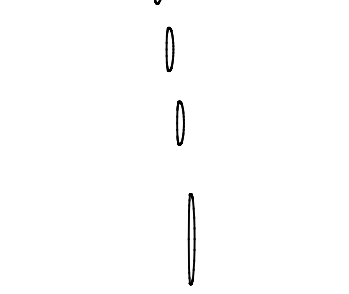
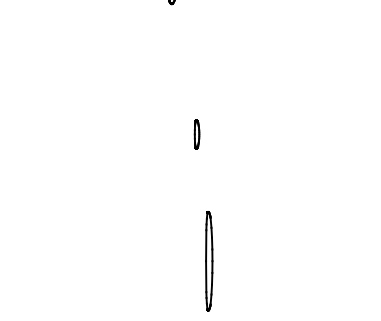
part: (169, 48) -> (185, 52), removed
part: (180, 122) -> (197, 133), size x0.6

